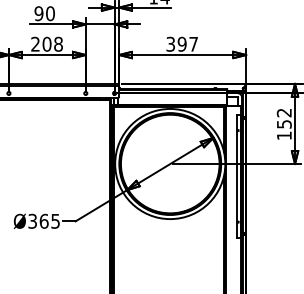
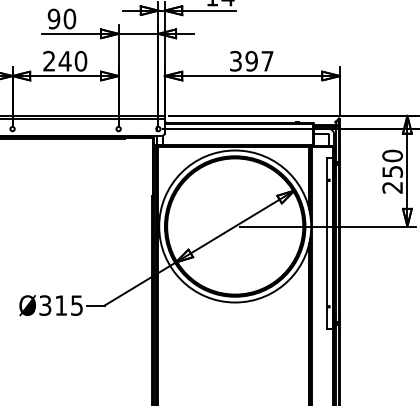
text: (52, 43) -> (72, 60), 208 -> 240
text: (284, 124) -> (392, 171), 152 -> 250
text: (44, 221) -> (61, 305), Ø365 -> Ø315

